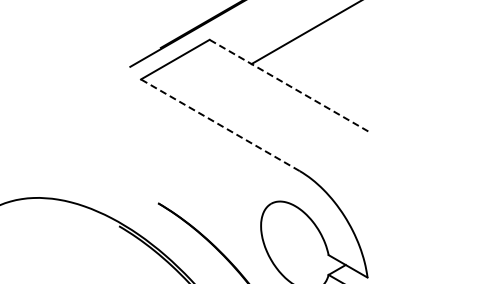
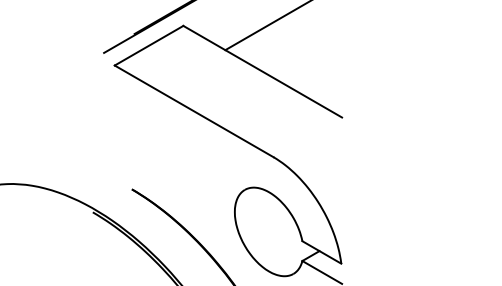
line: (288, 85) -> (262, 71), dashed -> solid
line: (220, 125) -> (194, 111), dashed -> solid

